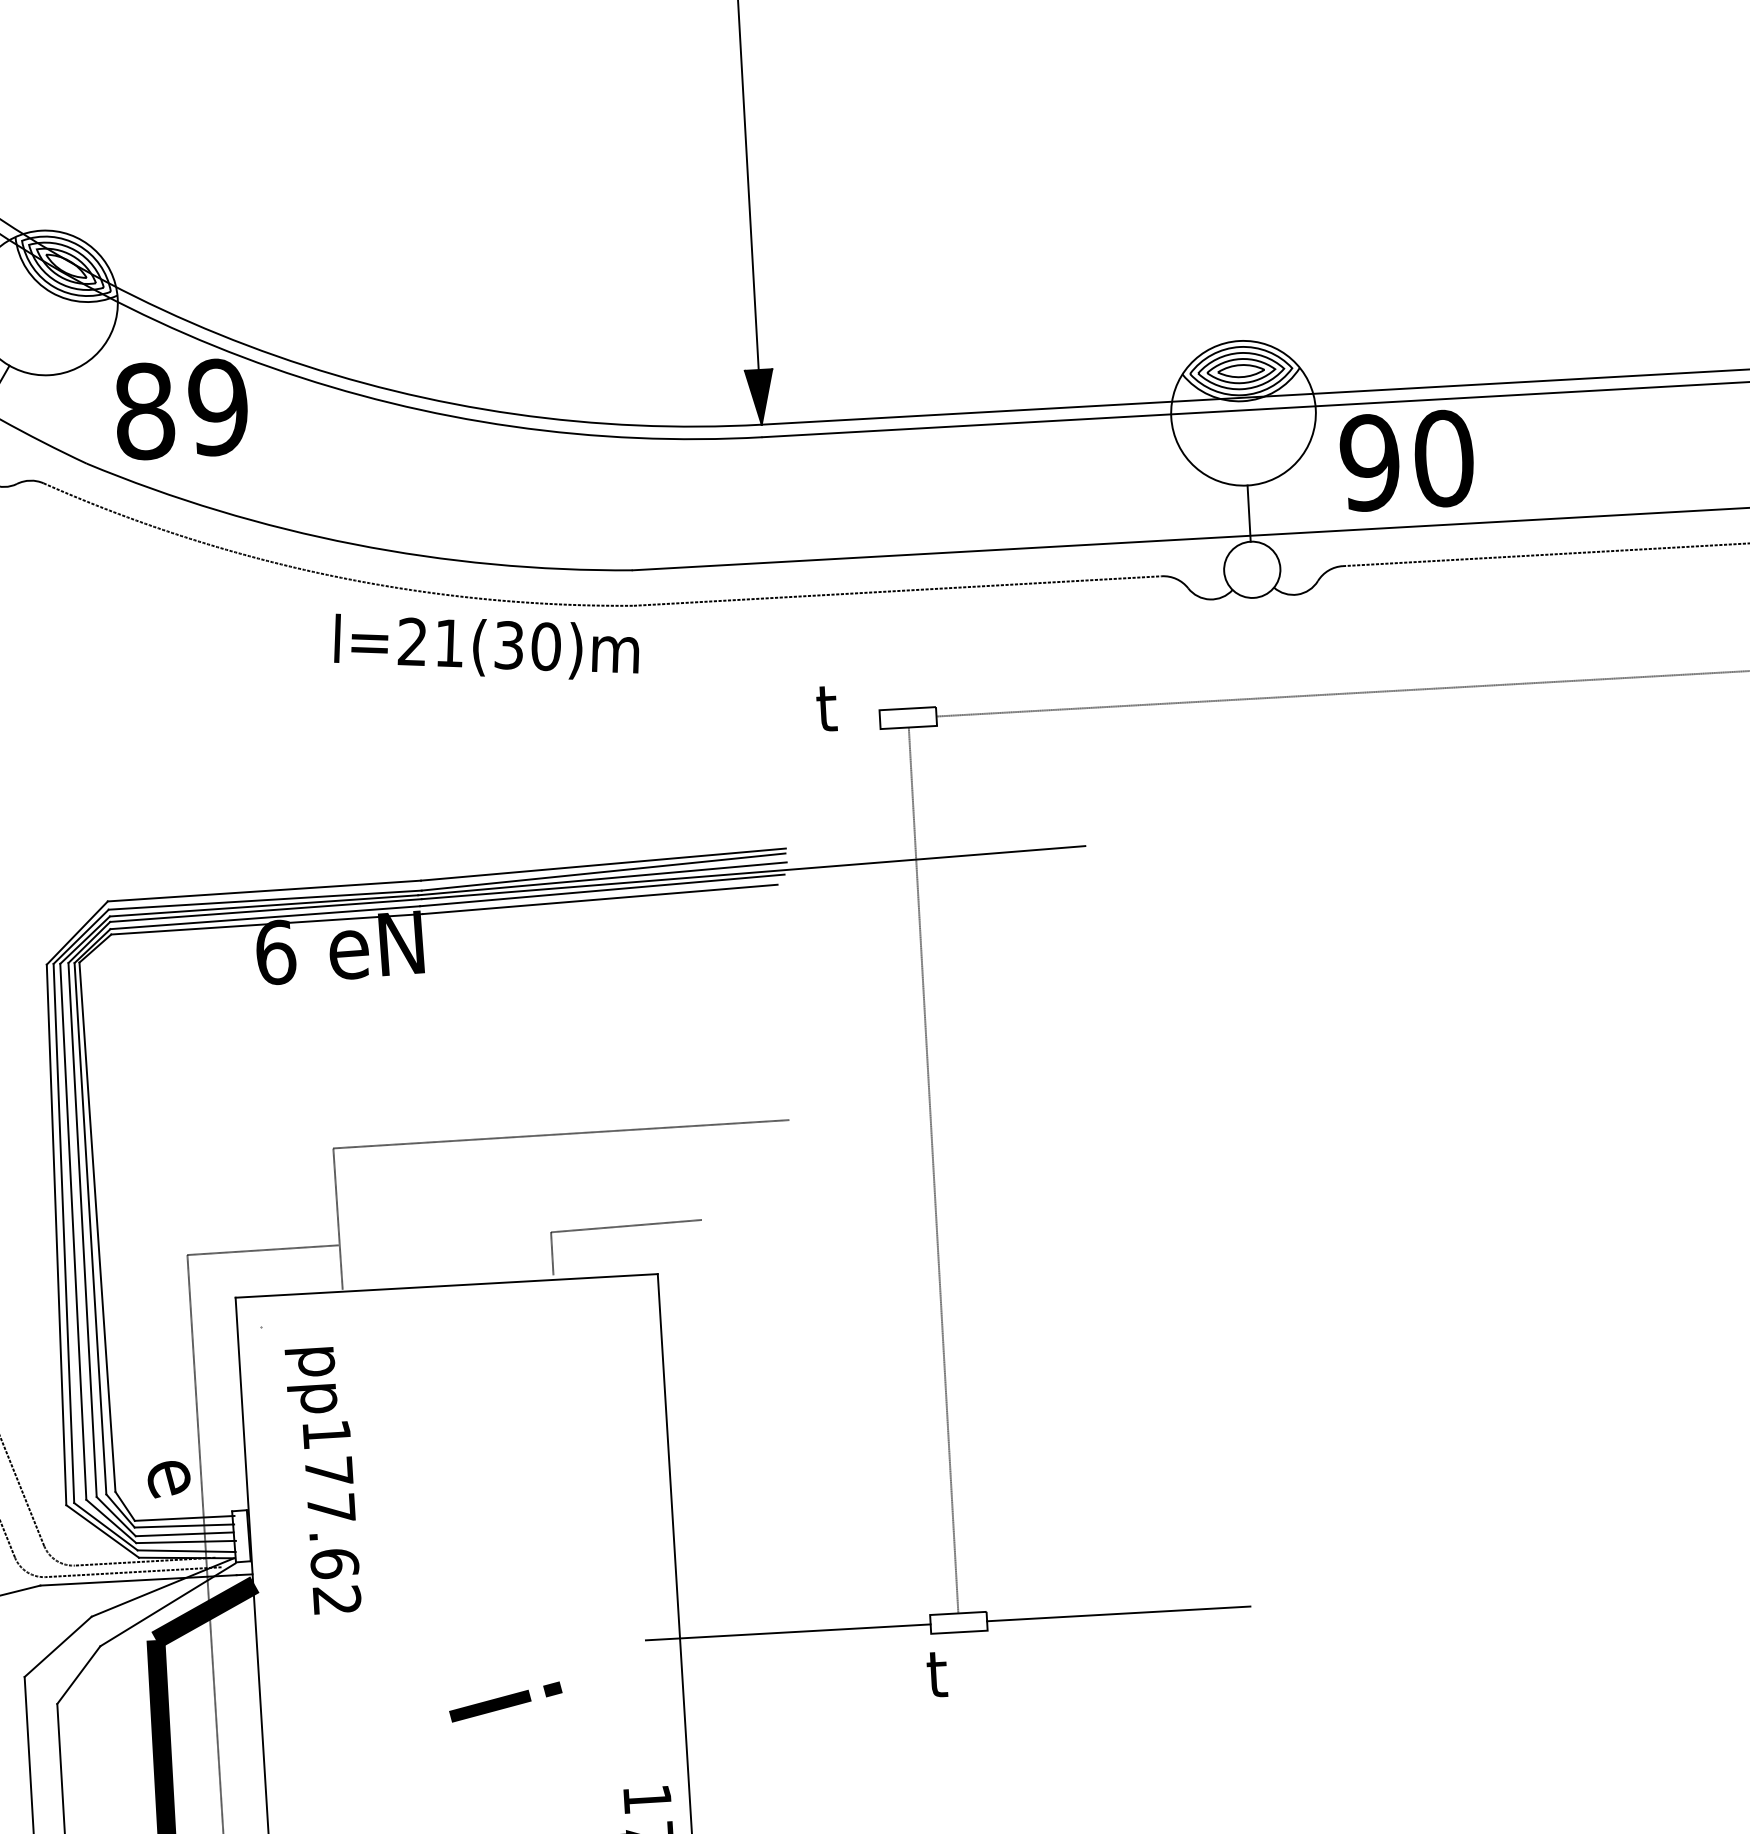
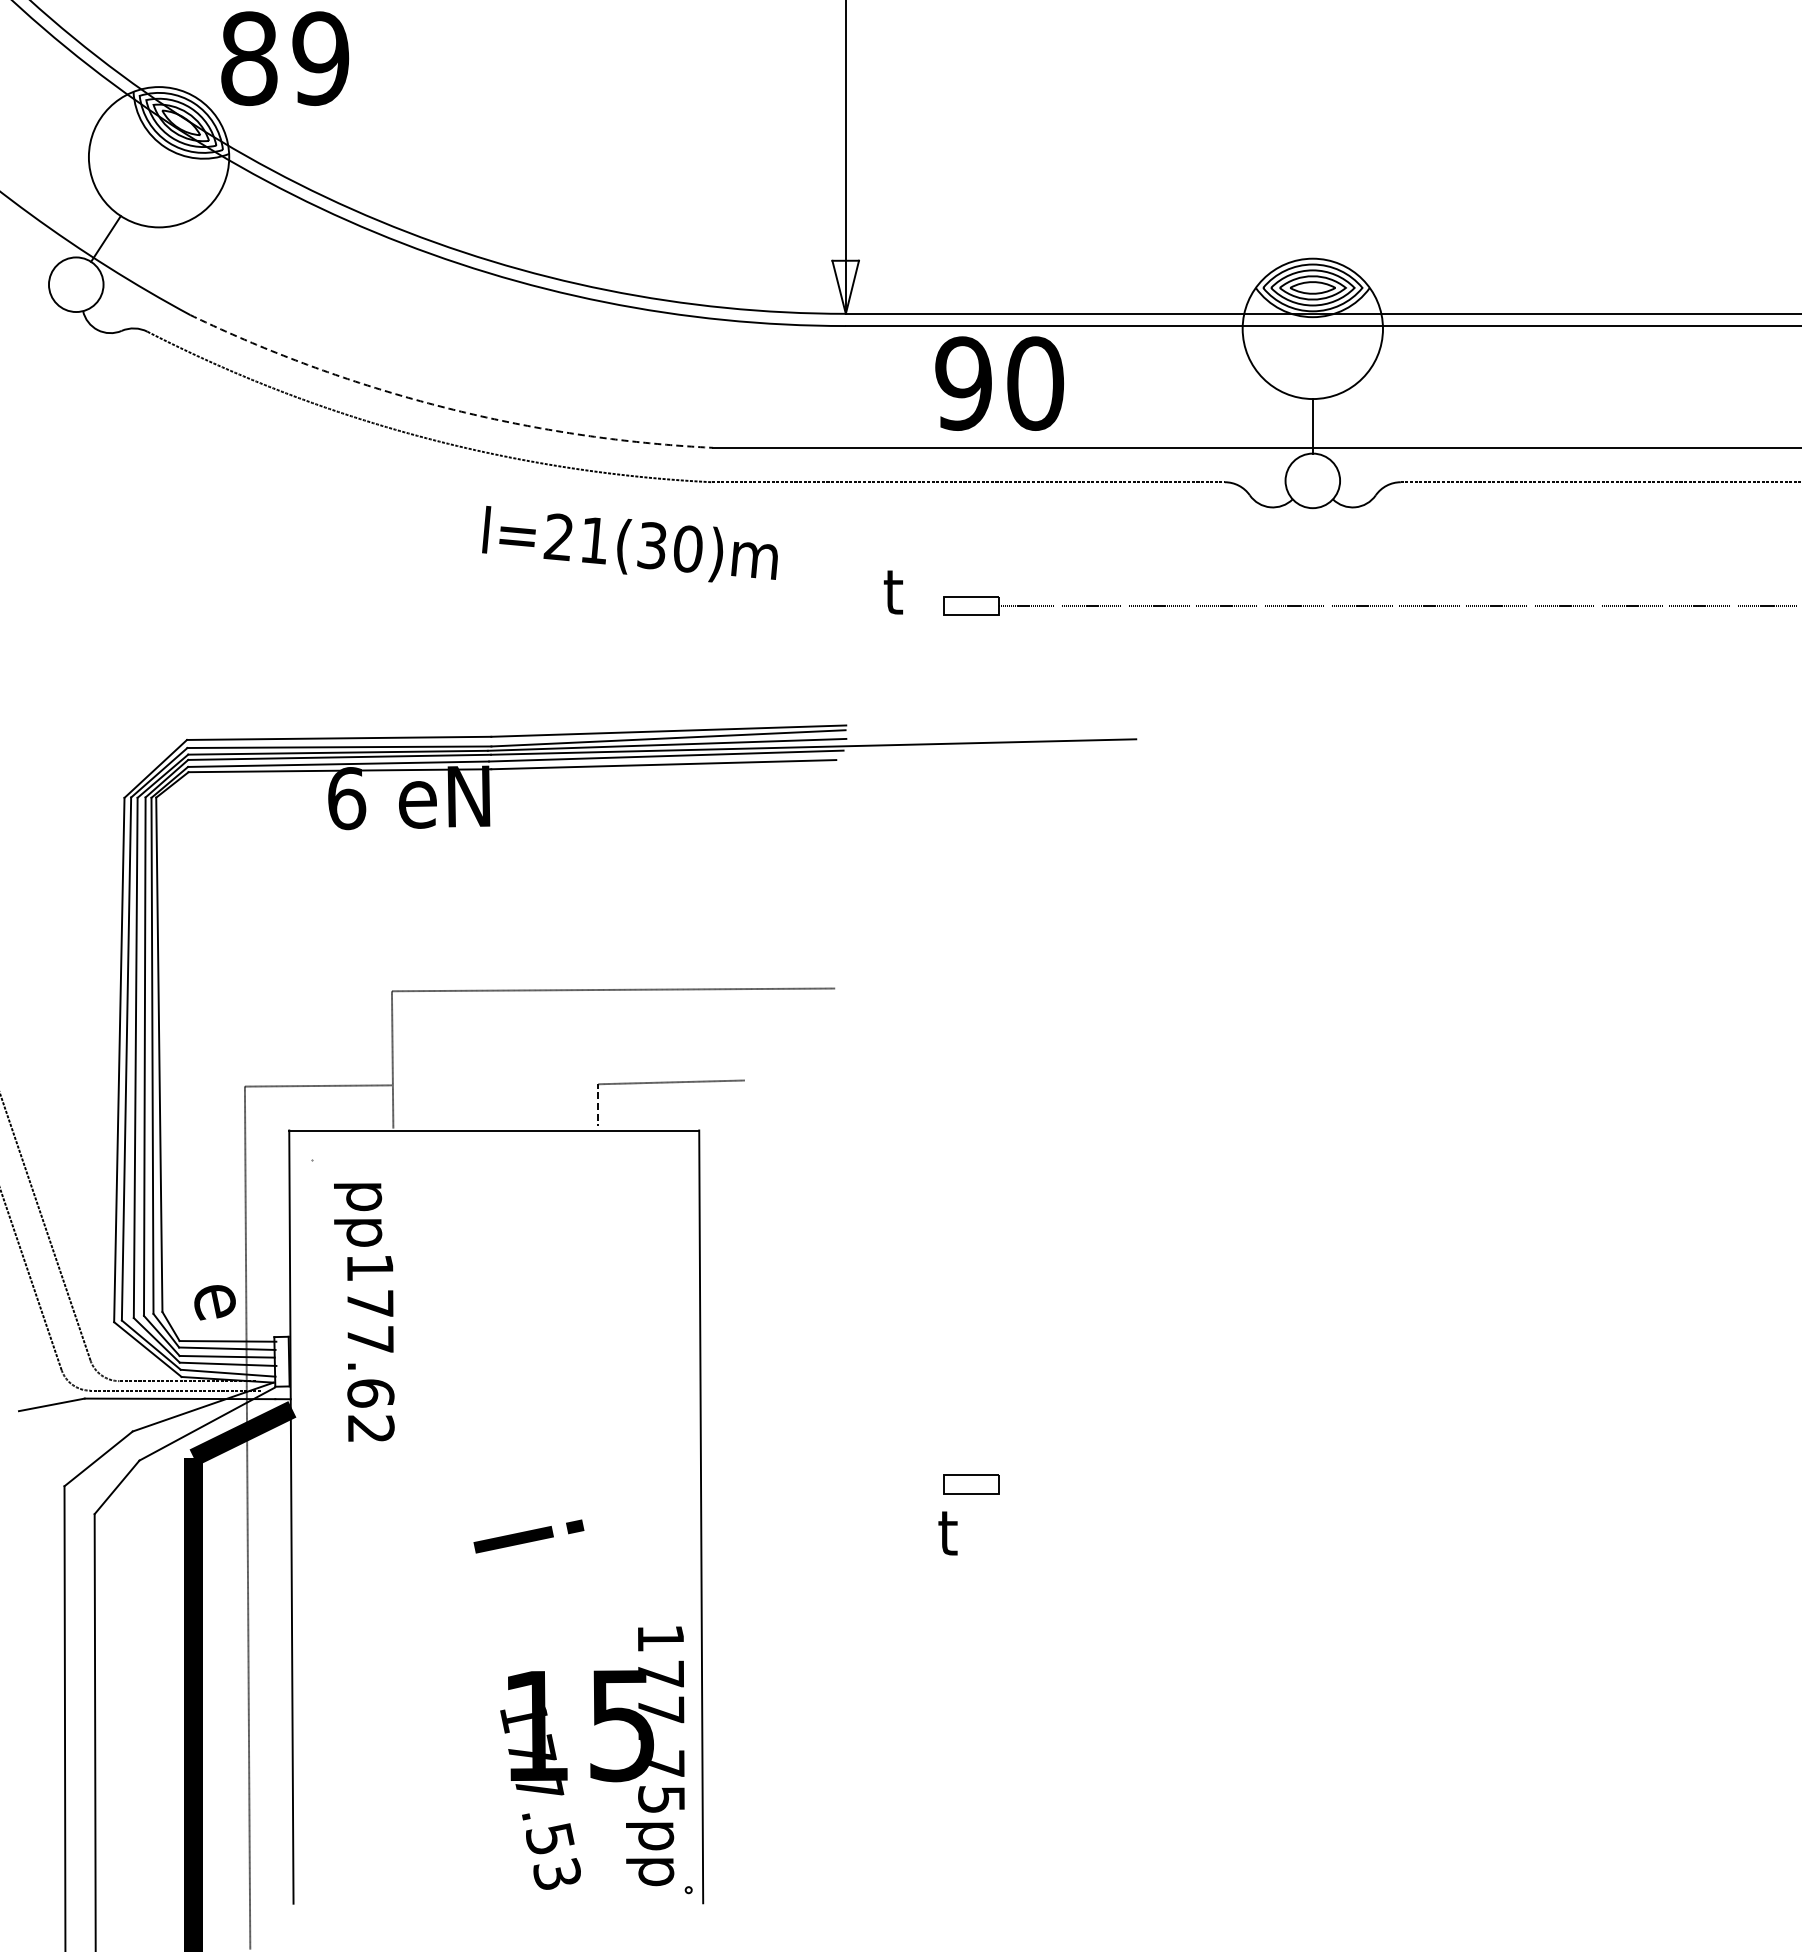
fill: (759, 396) -> (845, 286), removed
text: (182, 409) -> (285, 58), moved
text: (1406, 460) -> (999, 383), moved
arc: (354, 544) -> (445, 407), solid -> dashed
text: (485, 645) -> (629, 544), moved
line: (933, 1169) -> (971, 1044), removed
line: (1118, 1614) -> (1126, 1484), removed
line: (787, 1632) -> (805, 1484), removed

